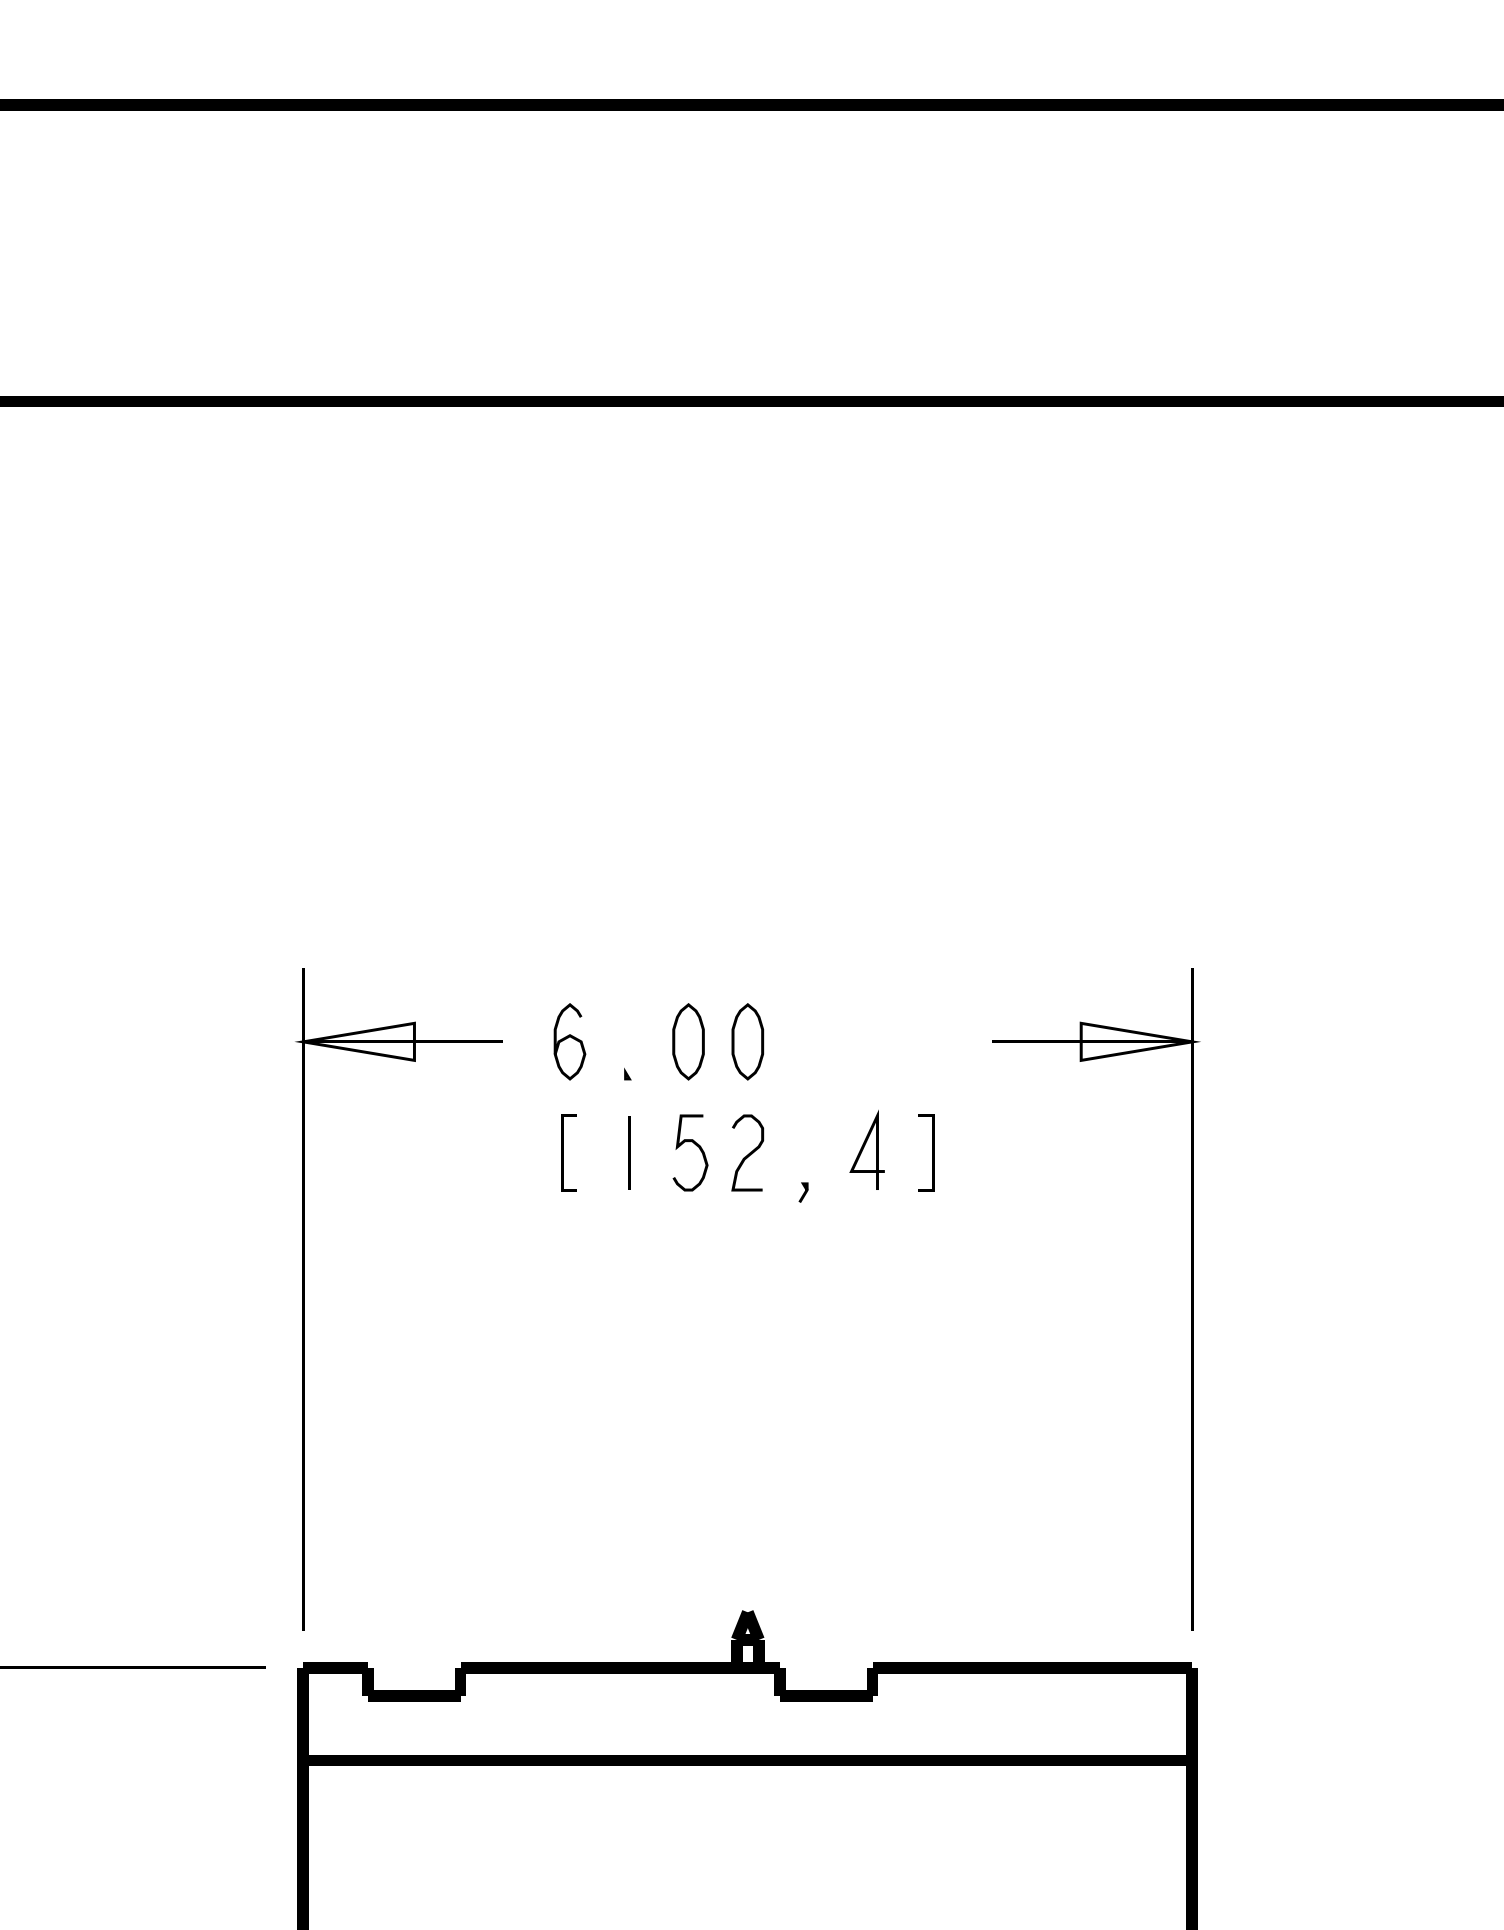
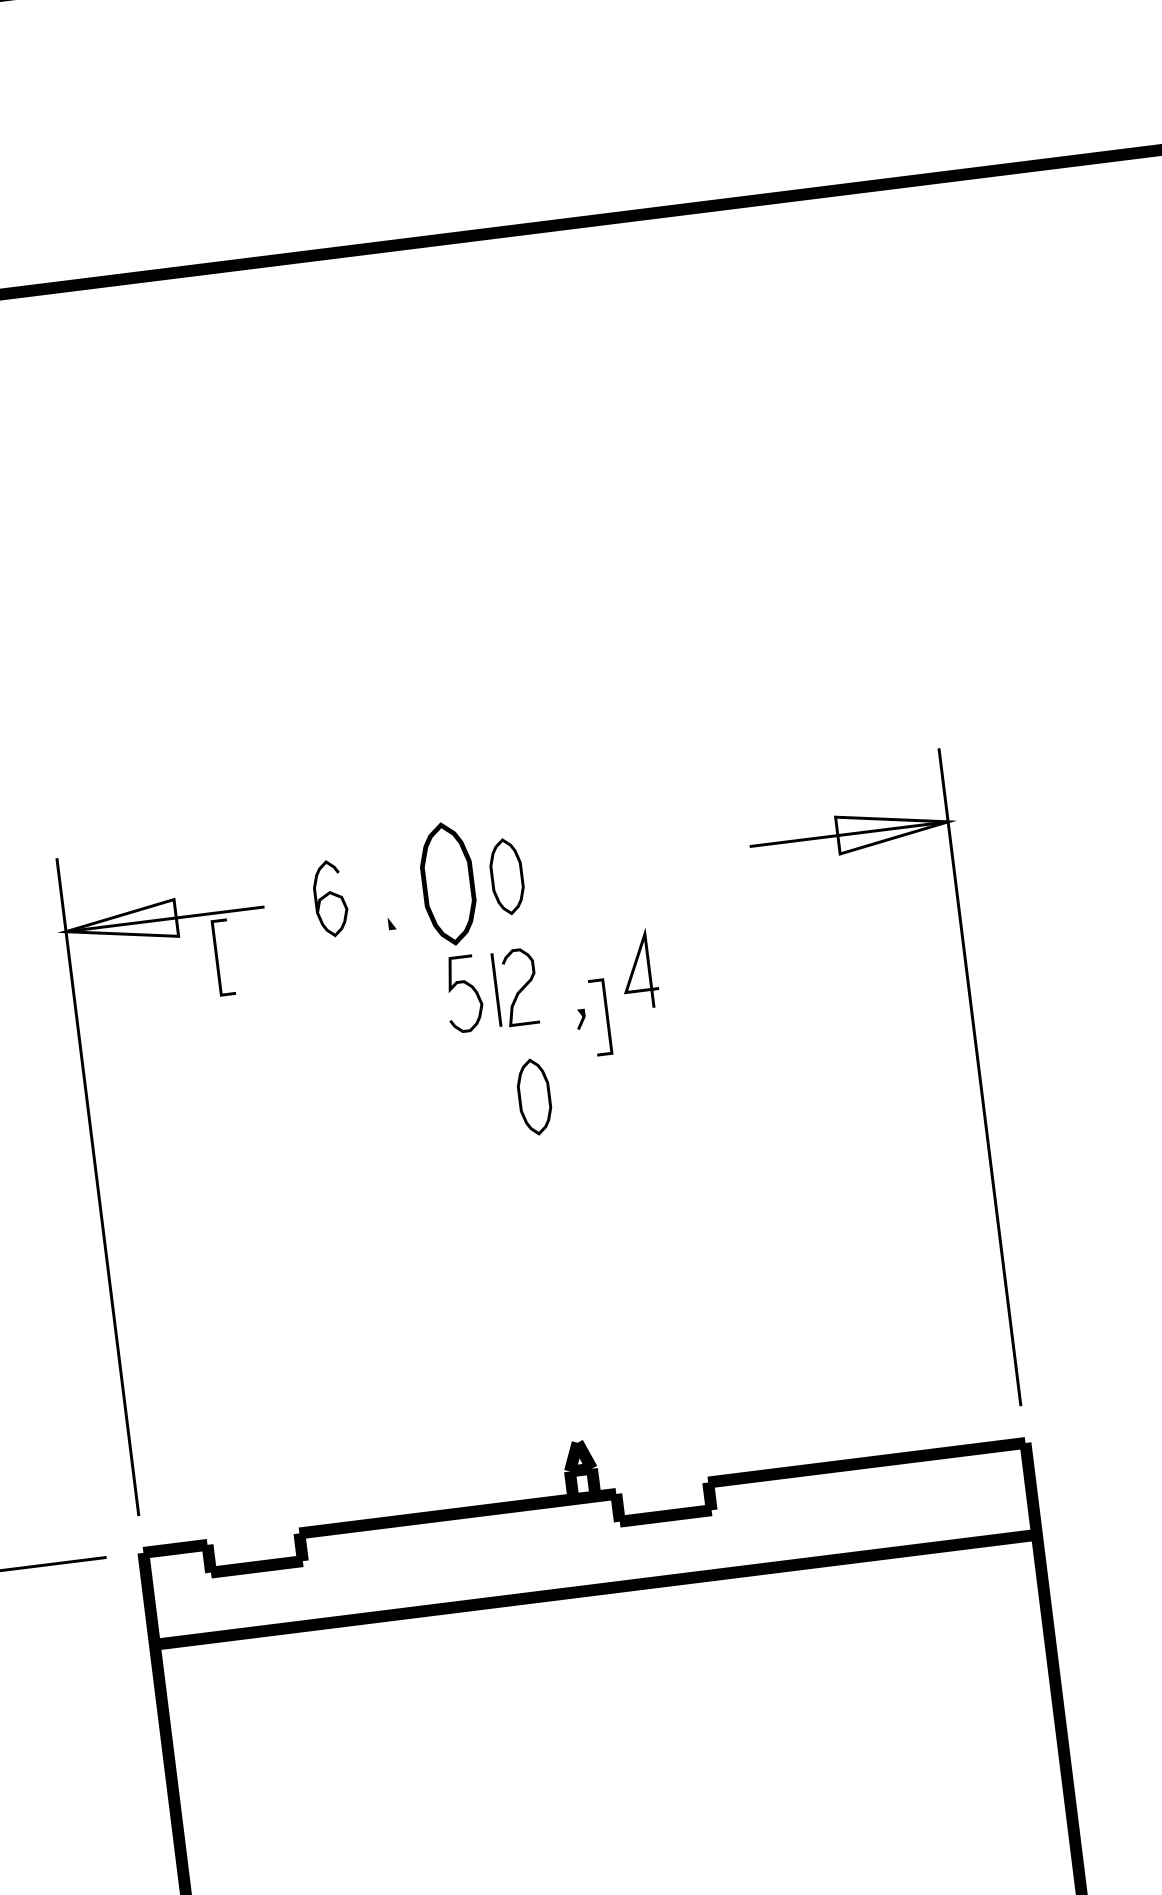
part: (688, 1041) -> (448, 883), size x1.6
line: (563, 1152) -> (217, 957), moved
line: (629, 1152) -> (496, 989), moved
line: (932, 1152) -> (606, 1016), moved
part: (747, 1263) -> (534, 1096), added

